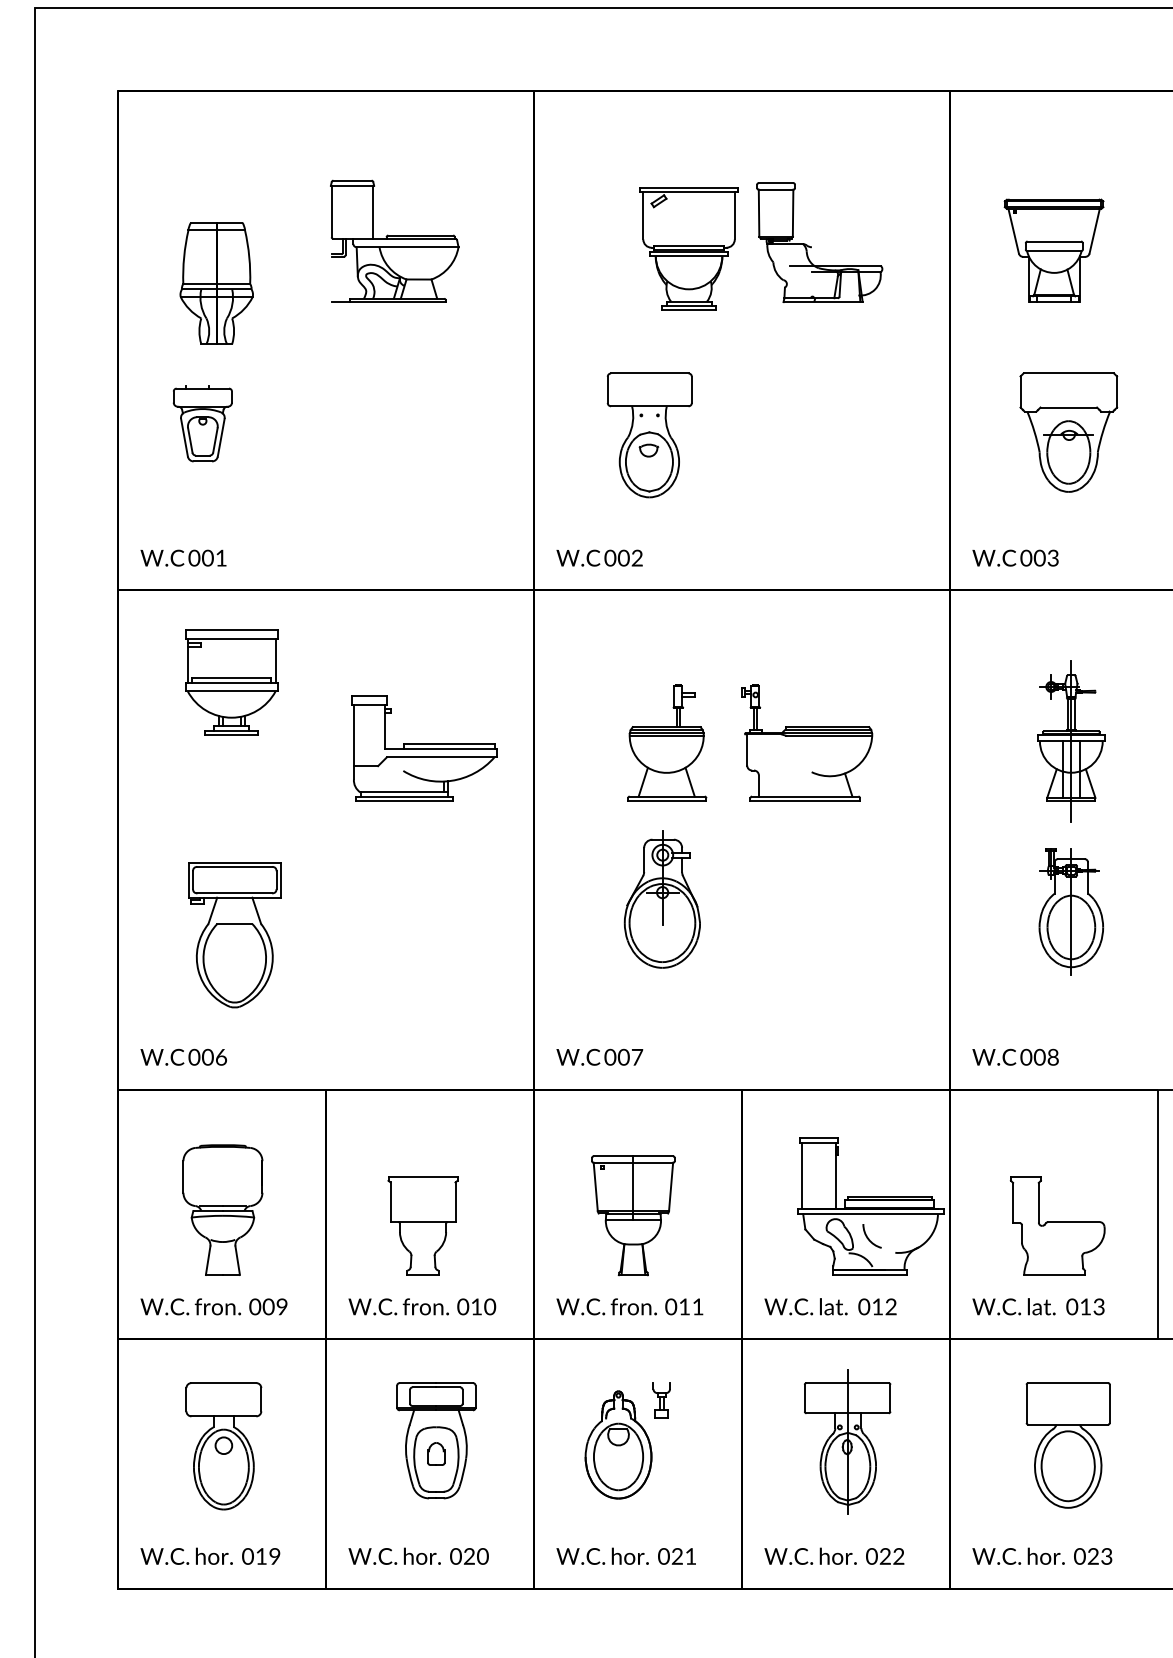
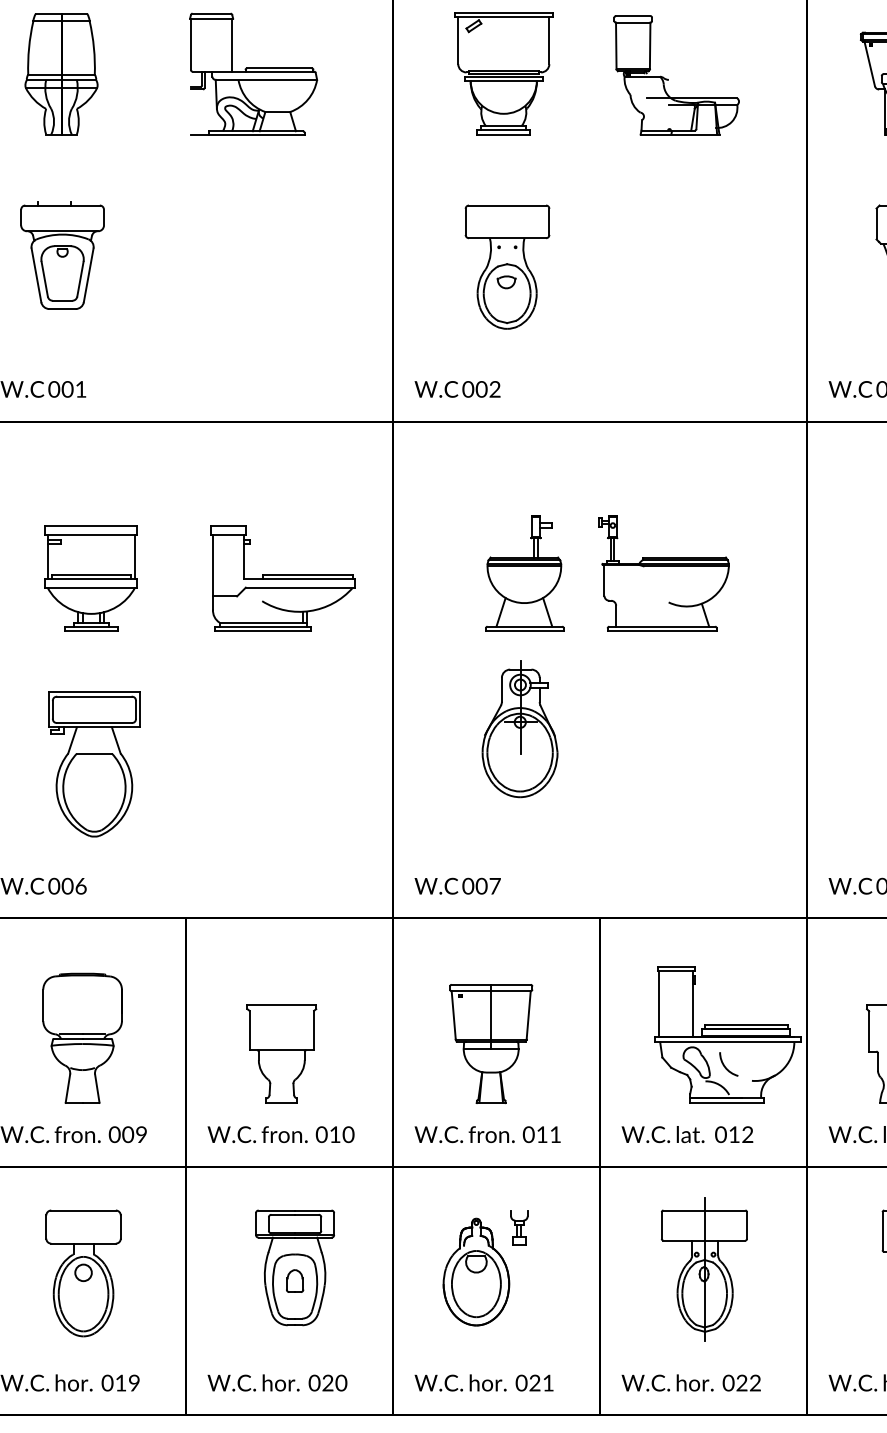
part: (688, 248) -> (503, 73), moved
part: (216, 283) -> (61, 74), moved
part: (202, 423) -> (62, 255), size x1.43
part: (231, 682) -> (91, 578), moved

